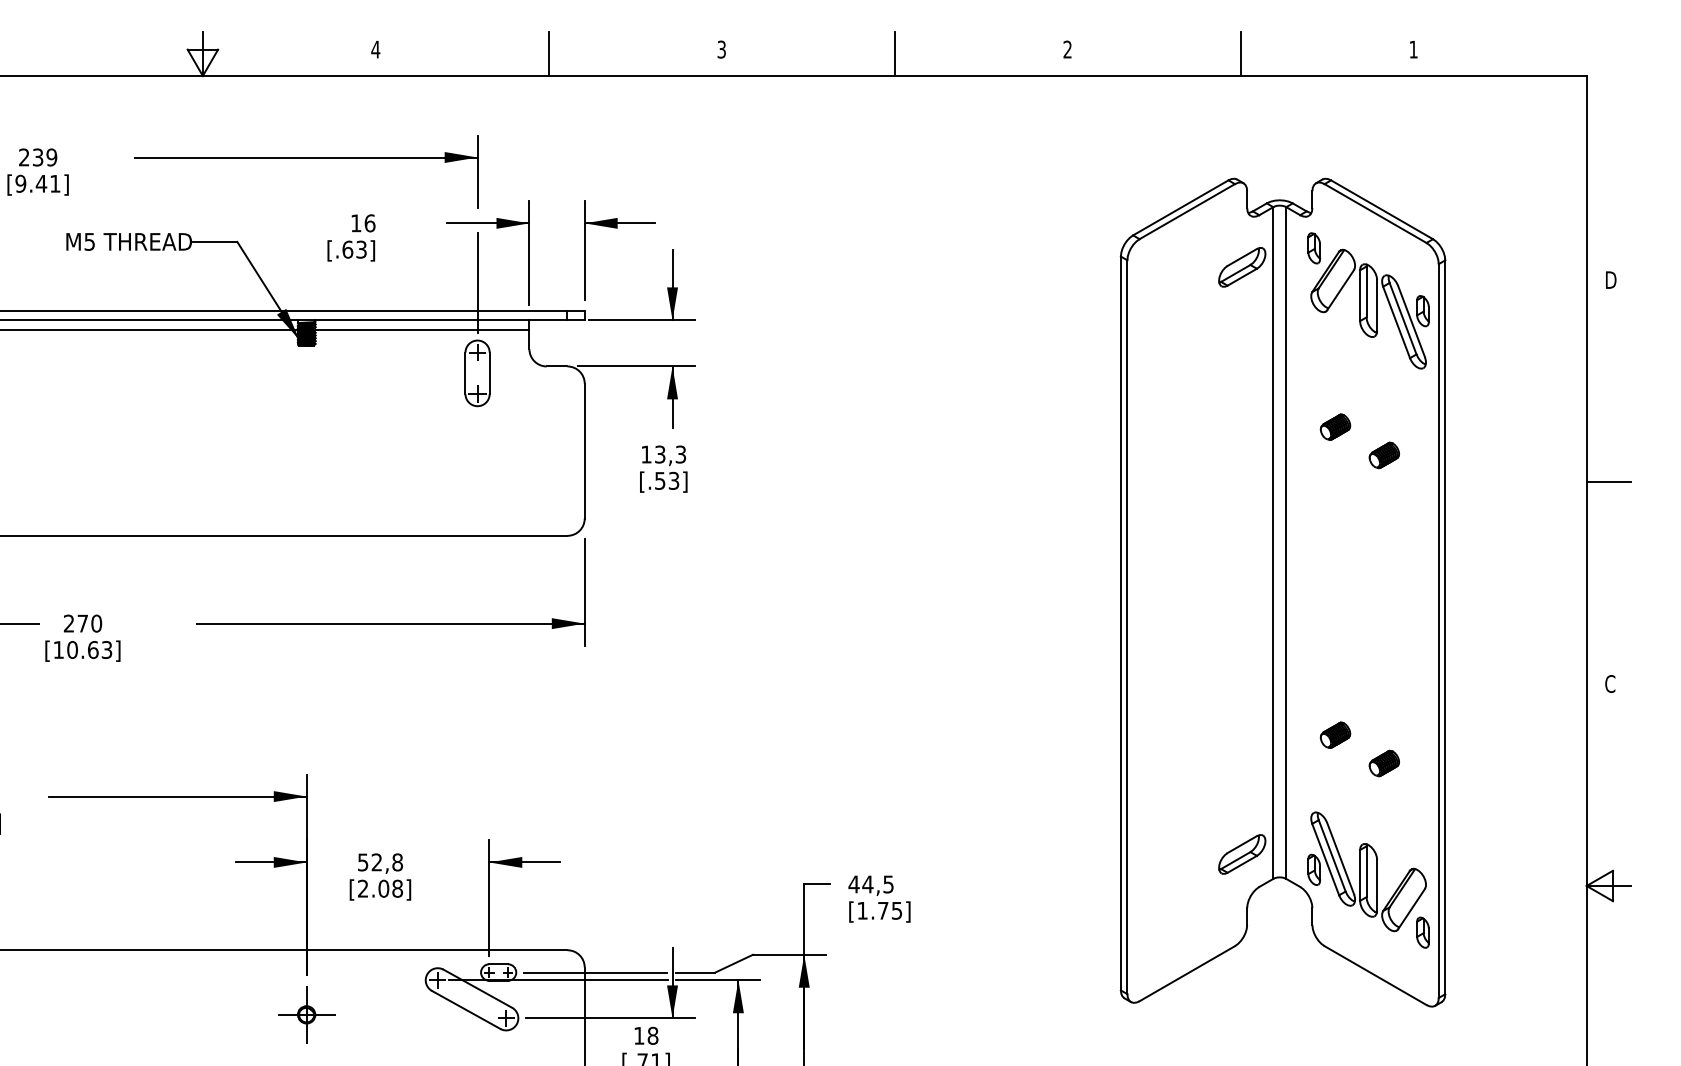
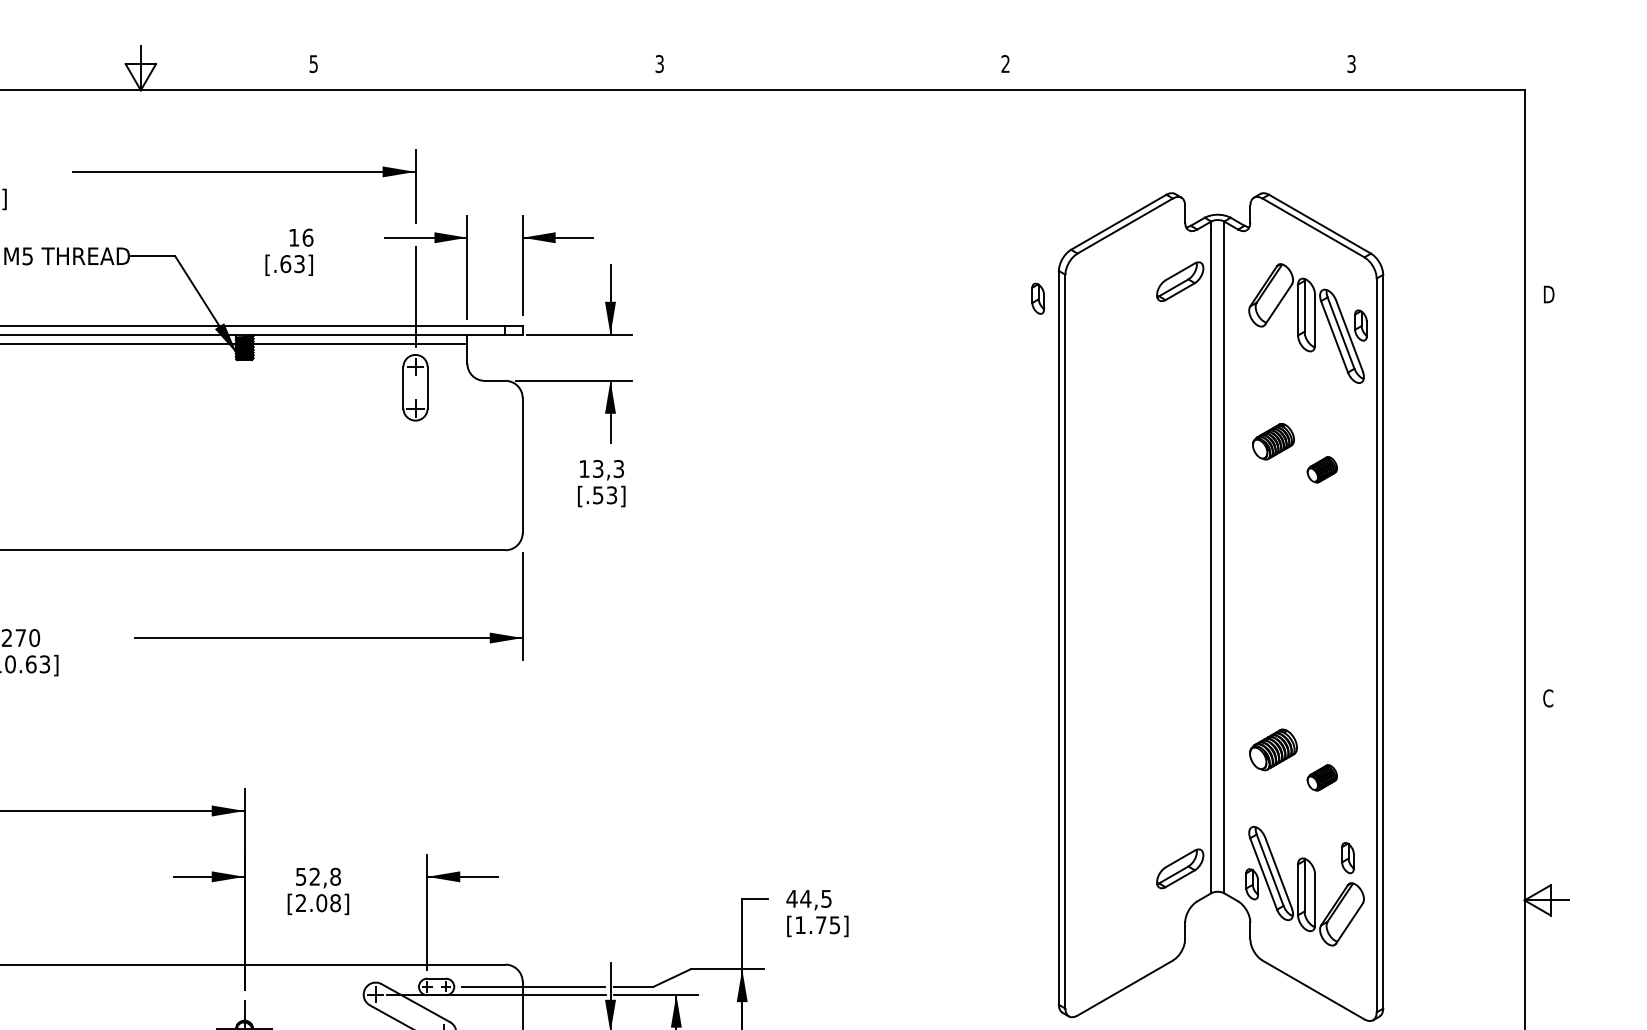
text: (375, 49) -> (313, 63), 4 -> 5
text: (1413, 49) -> (1351, 63), 1 -> 3
line: (548, 53) -> (486, 67), removed
line: (894, 53) -> (832, 67), removed
line: (1240, 53) -> (1178, 67), removed
part: (1314, 248) -> (1038, 298), moved
part: (1335, 426) -> (1273, 440), size x1.4
line: (1608, 482) -> (1546, 496), removed
part: (1335, 734) -> (1273, 748), size x1.6
part: (1422, 932) -> (1347, 857), moved

